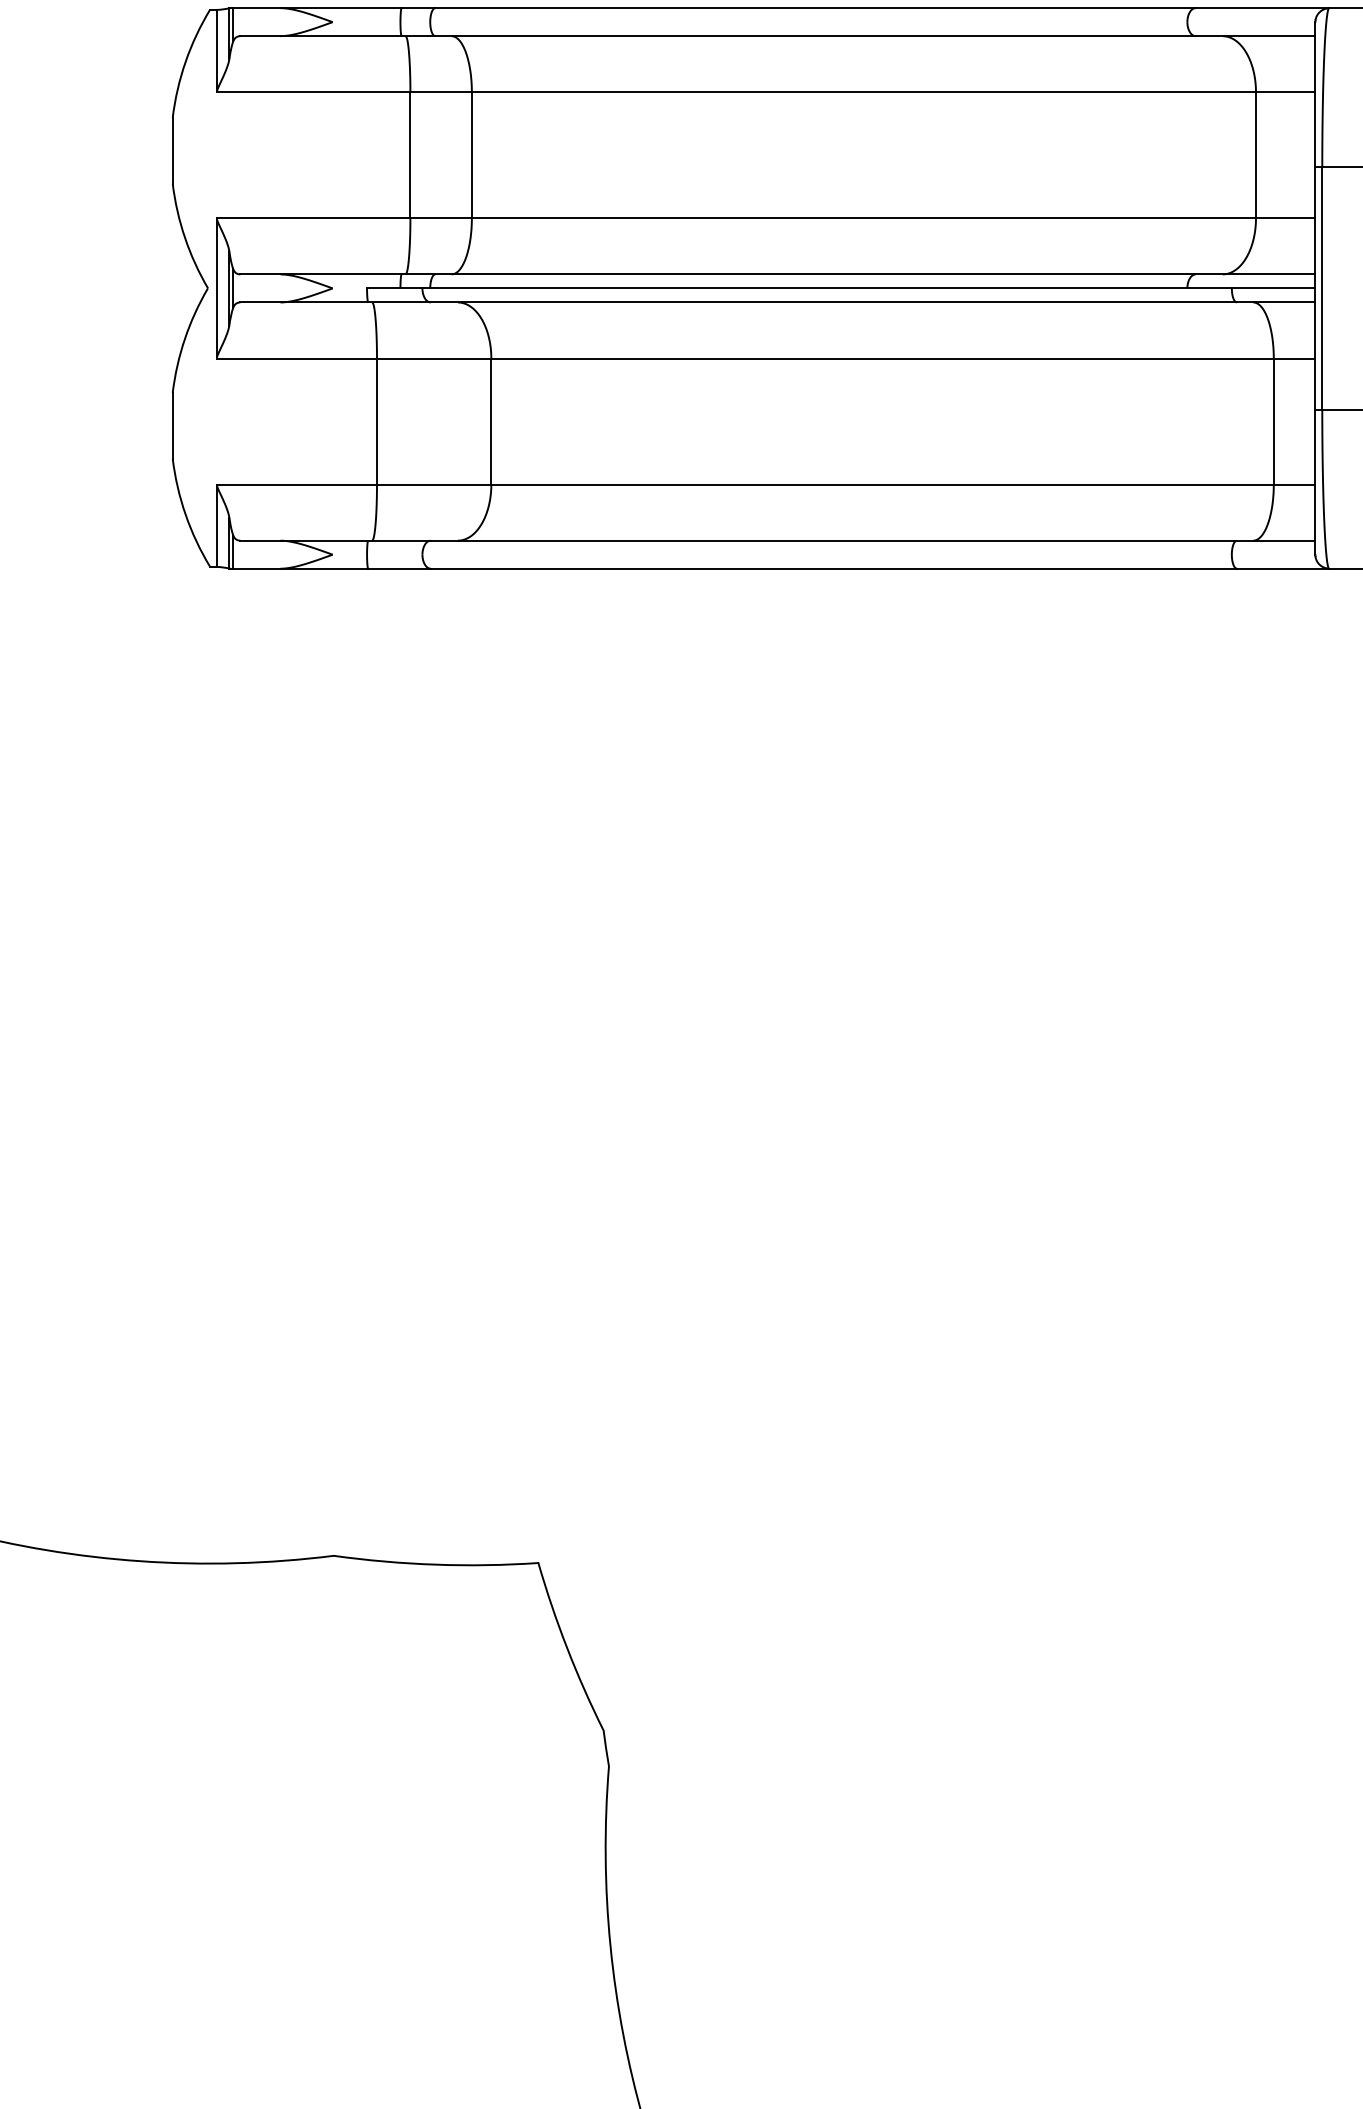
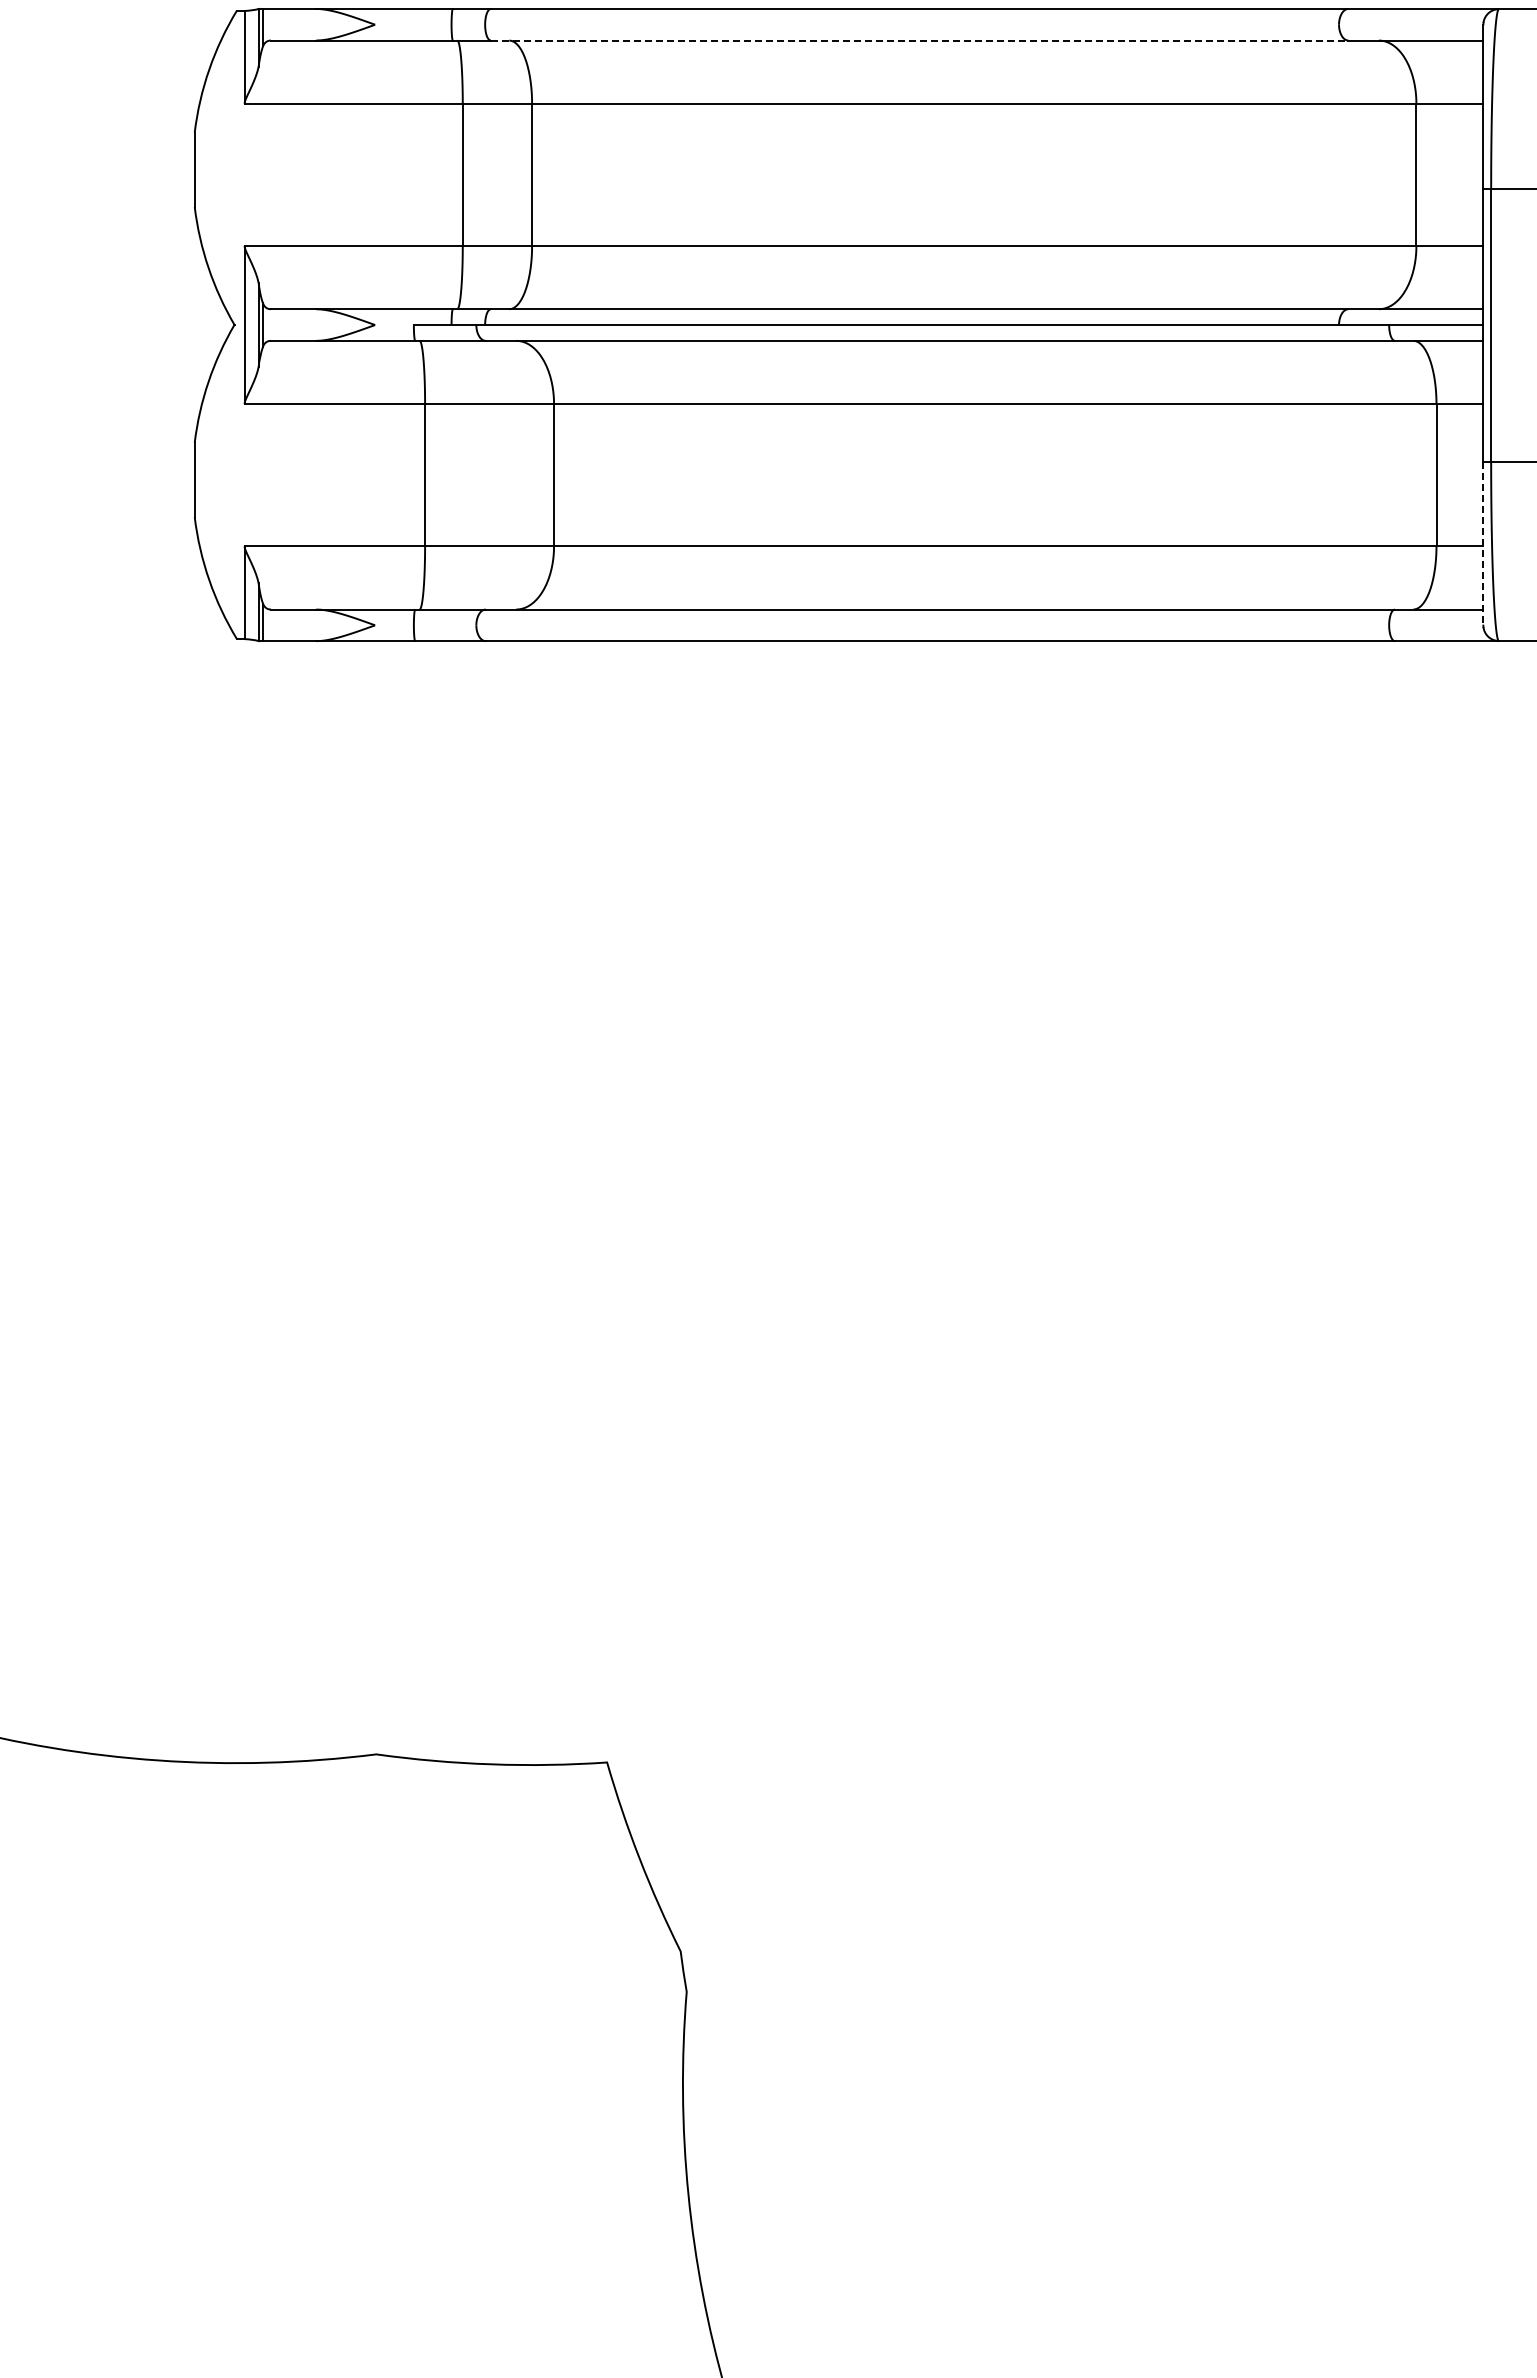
line: (815, 36) -> (919, 40), solid -> dashed
line: (1315, 482) -> (1483, 543), solid -> dashed

